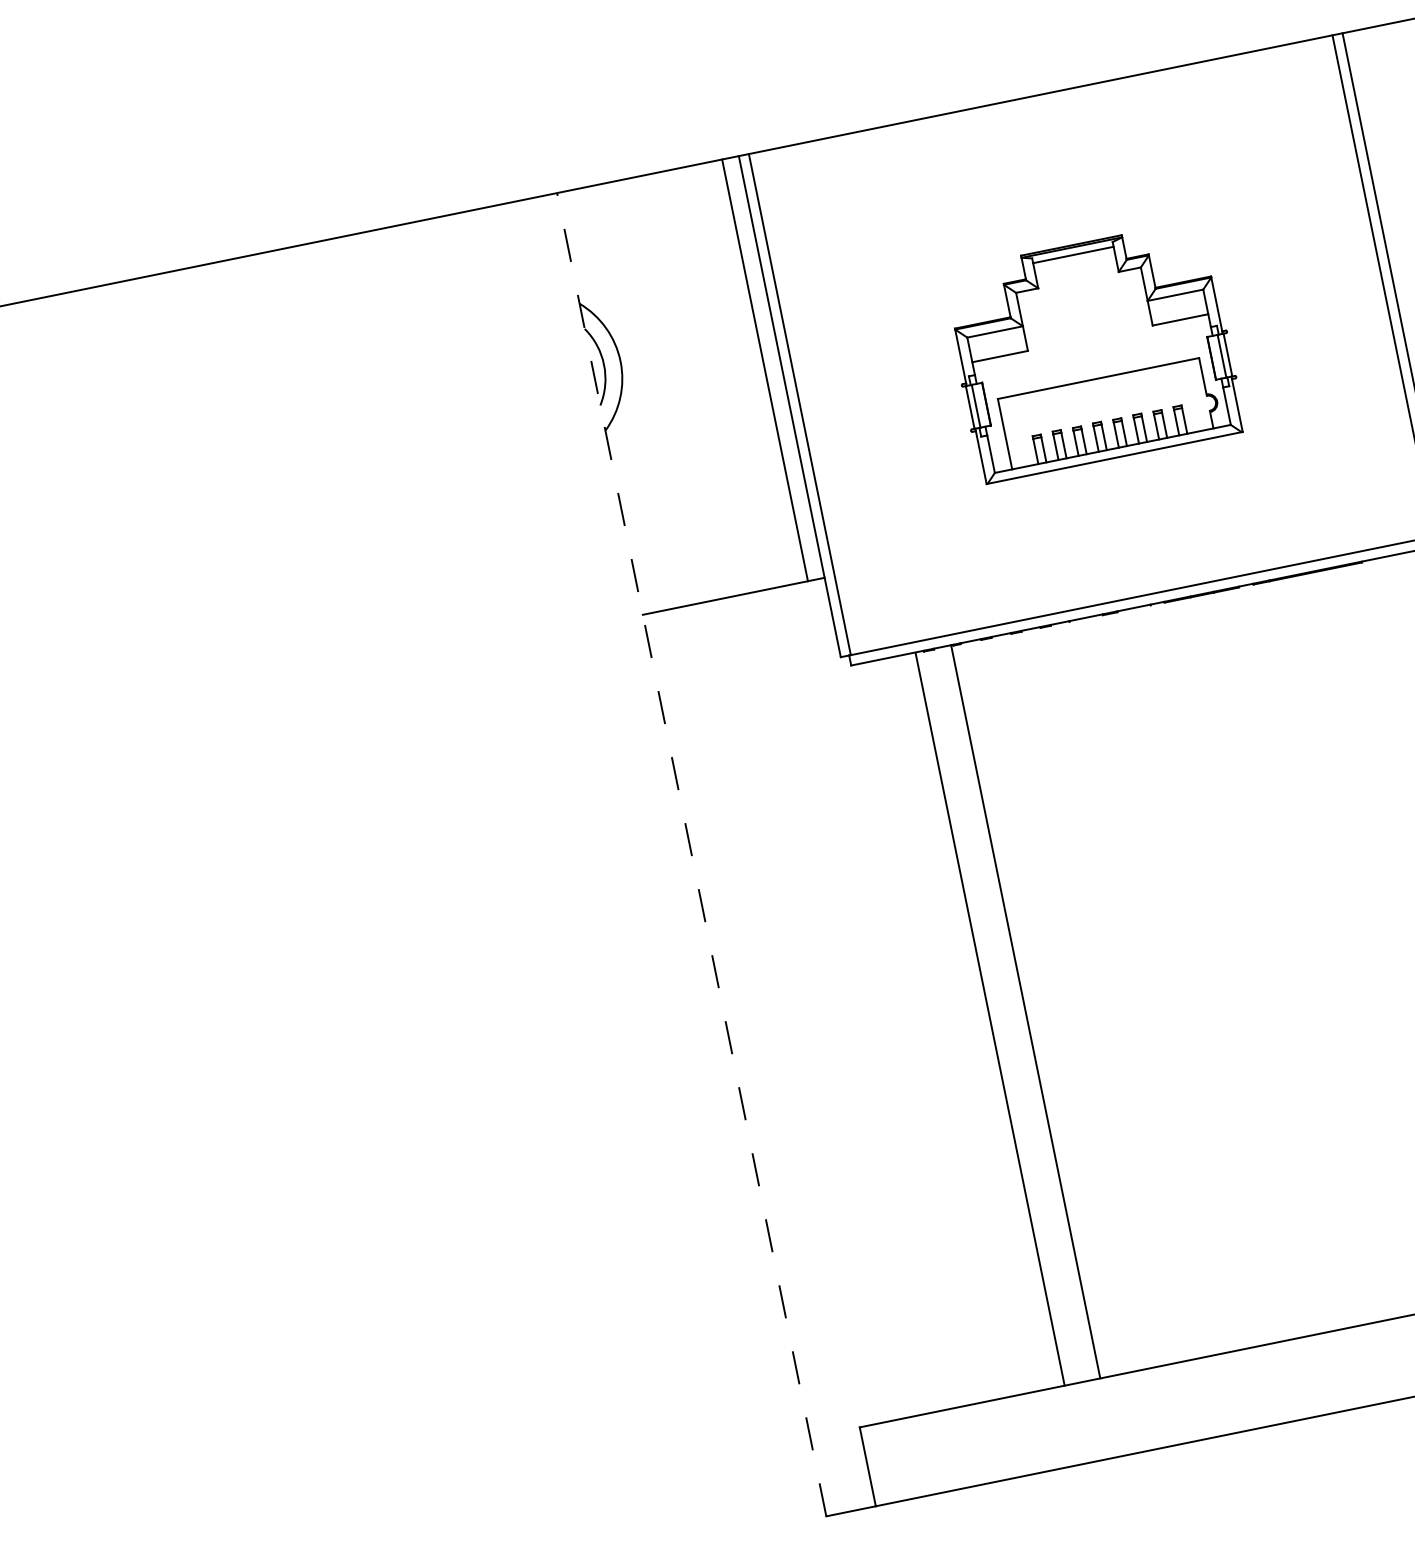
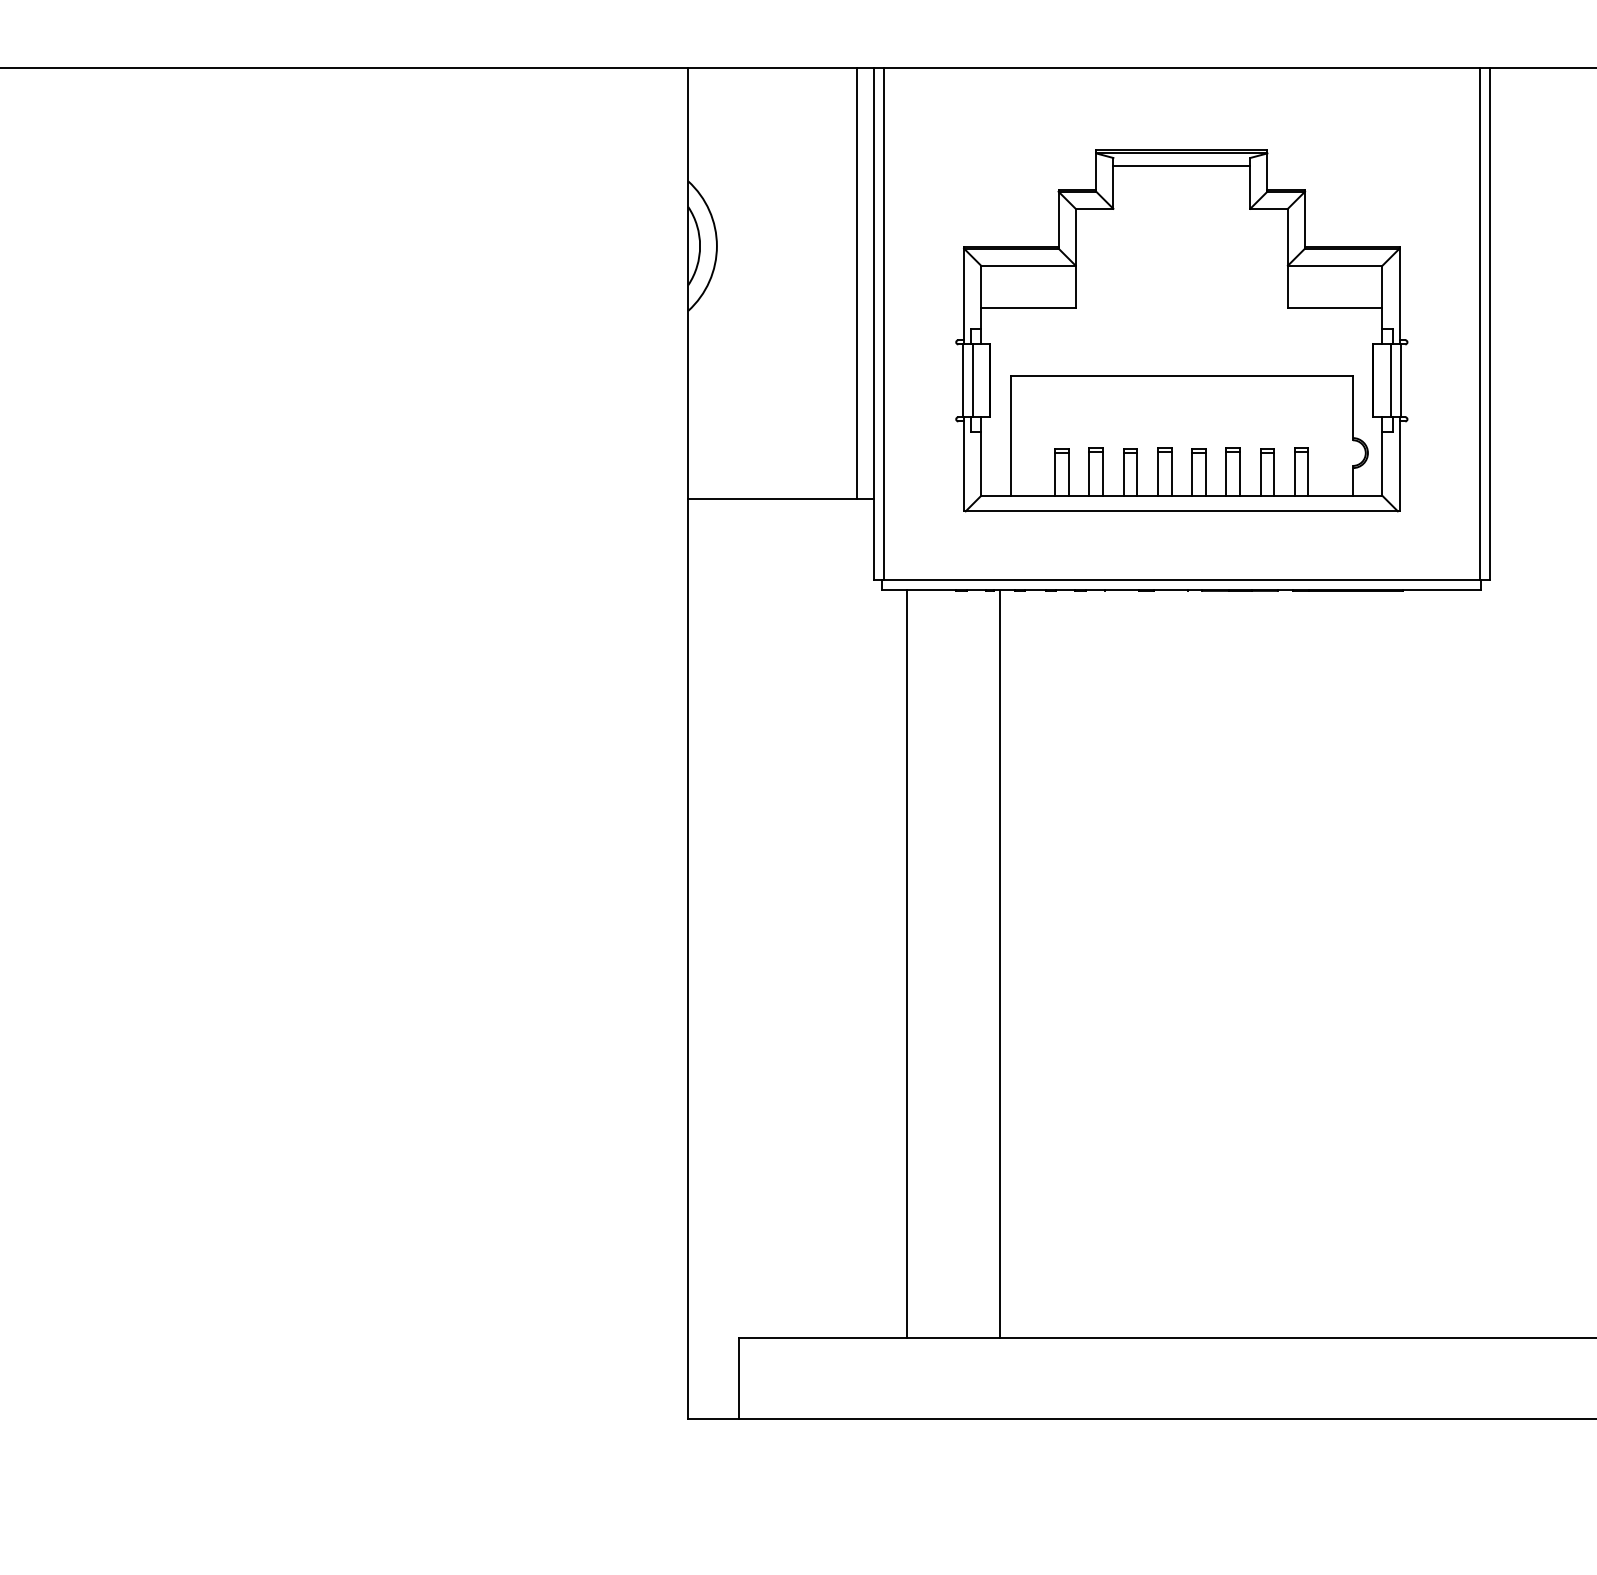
part: (1092, 351) -> (1181, 330), size x1.67
line: (691, 854) -> (688, 743), dashed -> solid
line: (1025, 1012) -> (907, 964), moved
line: (989, 1019) -> (999, 964), moved

